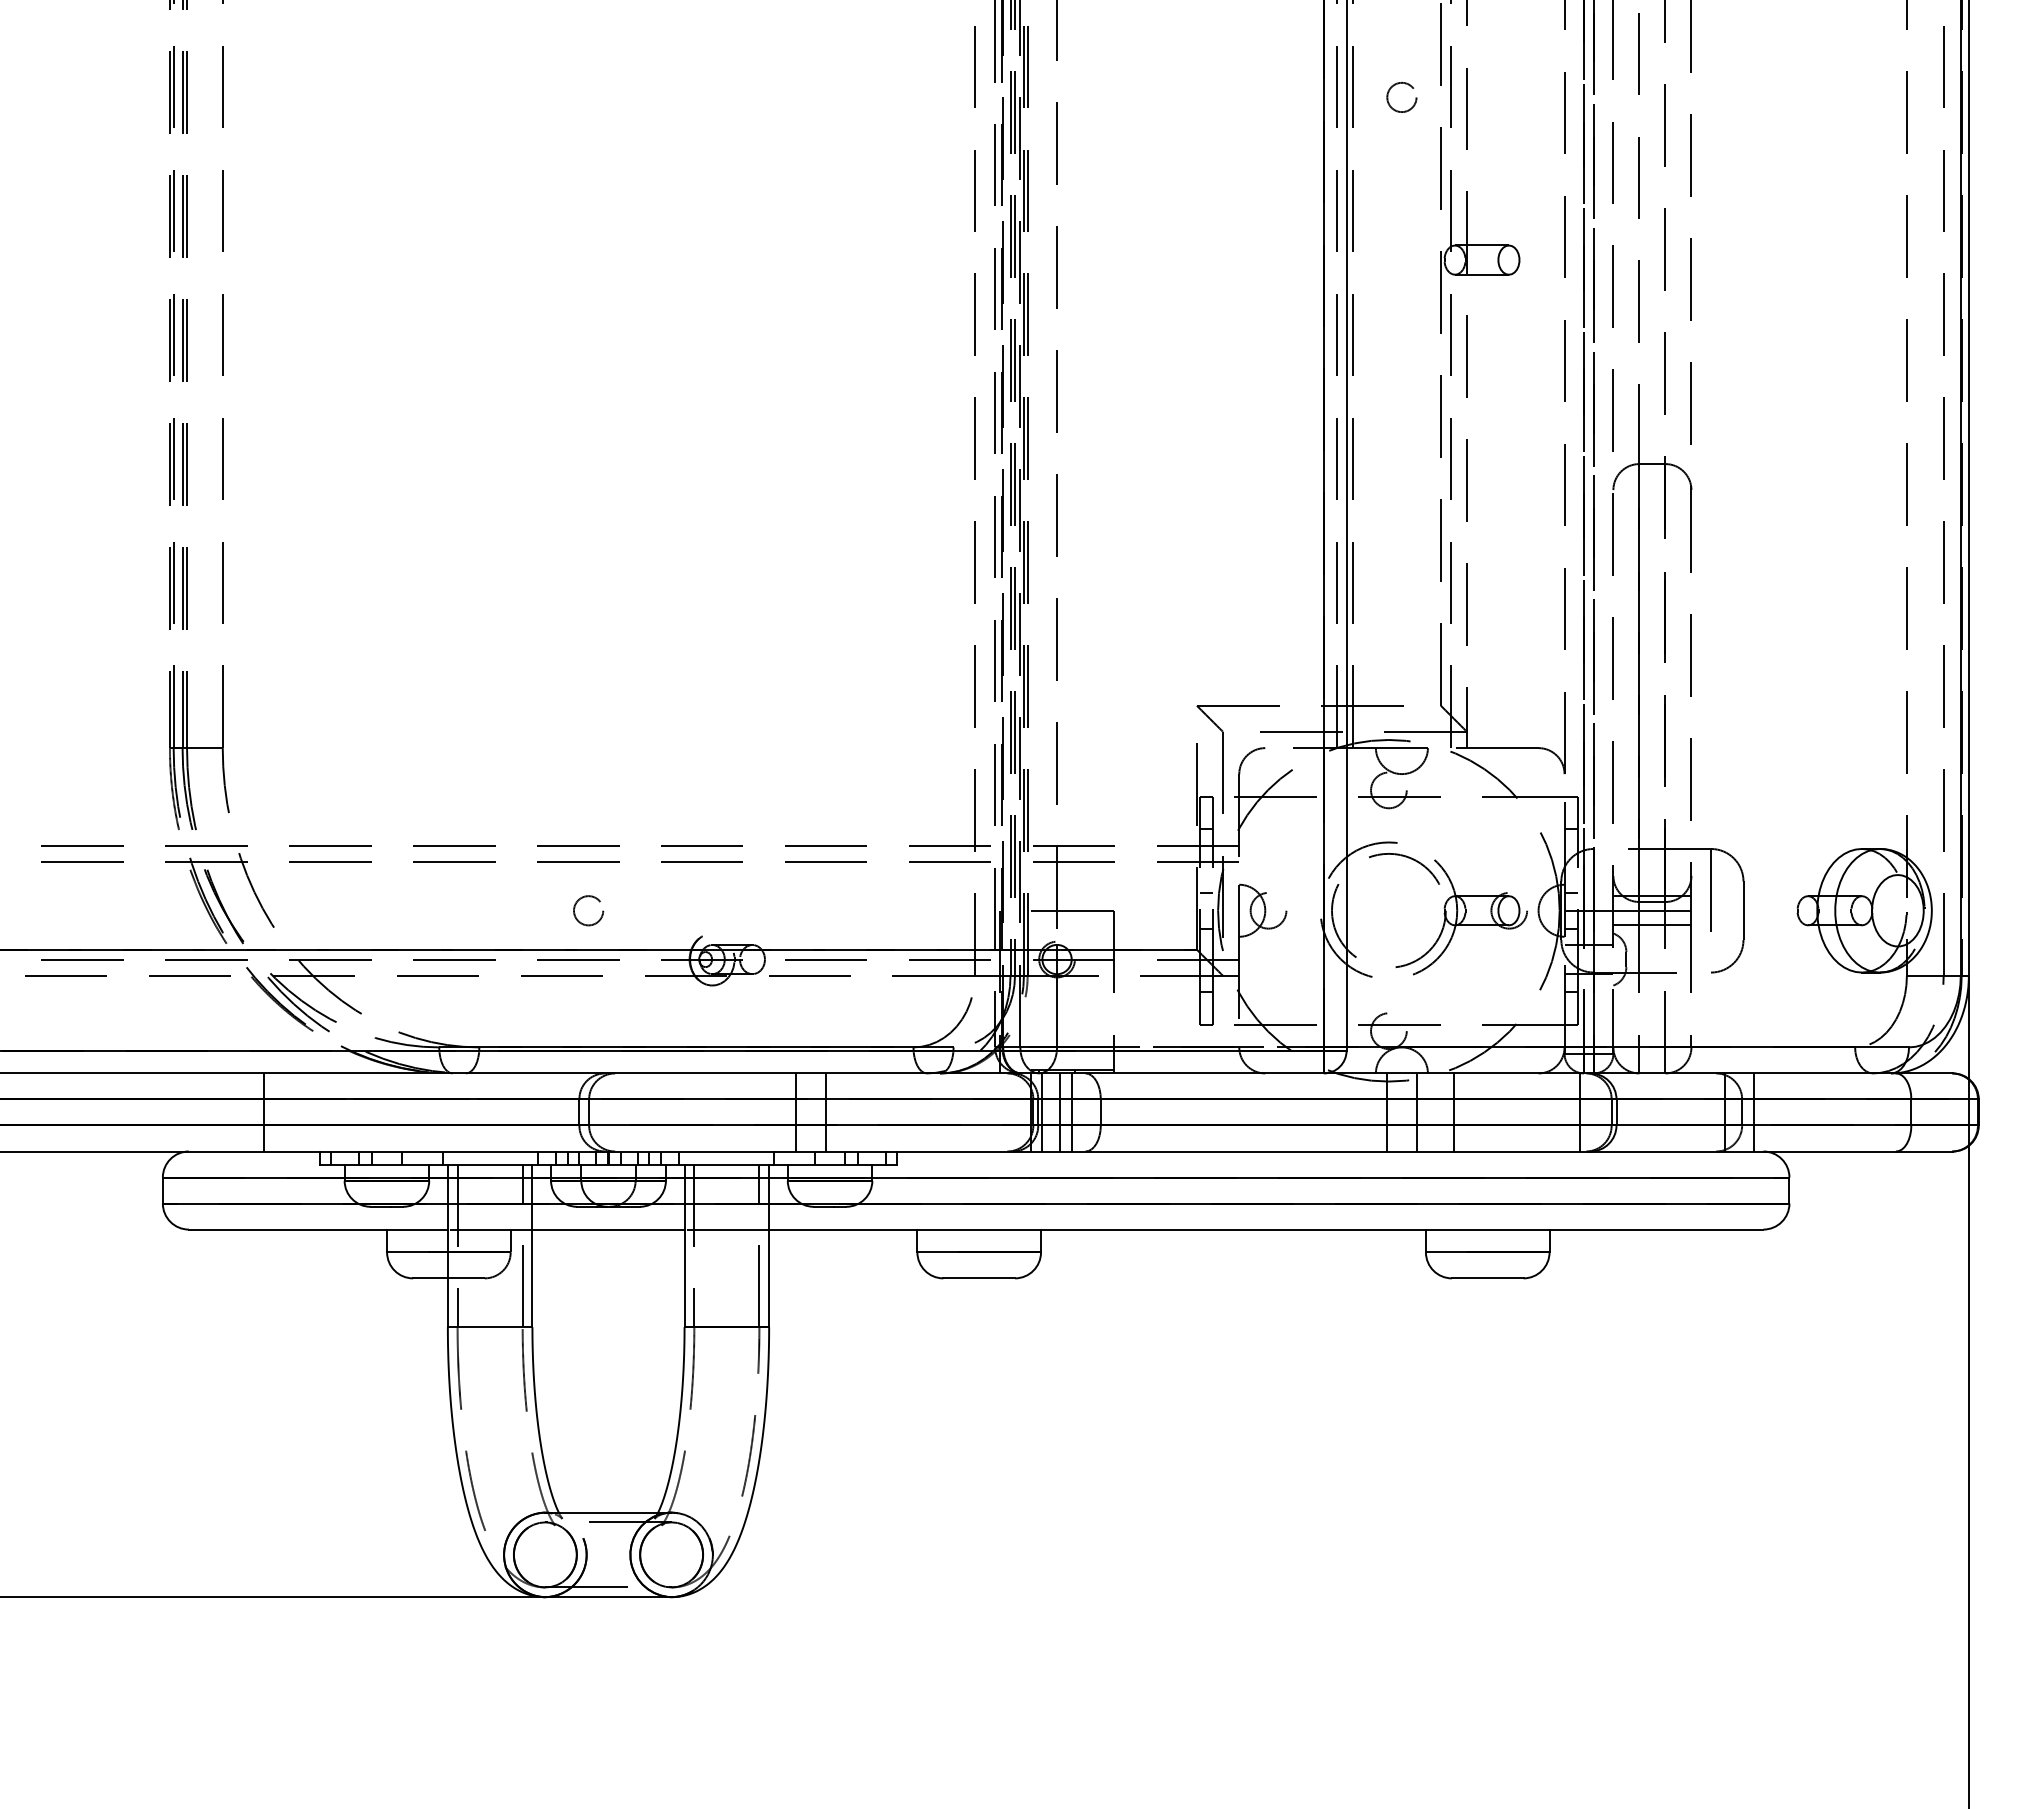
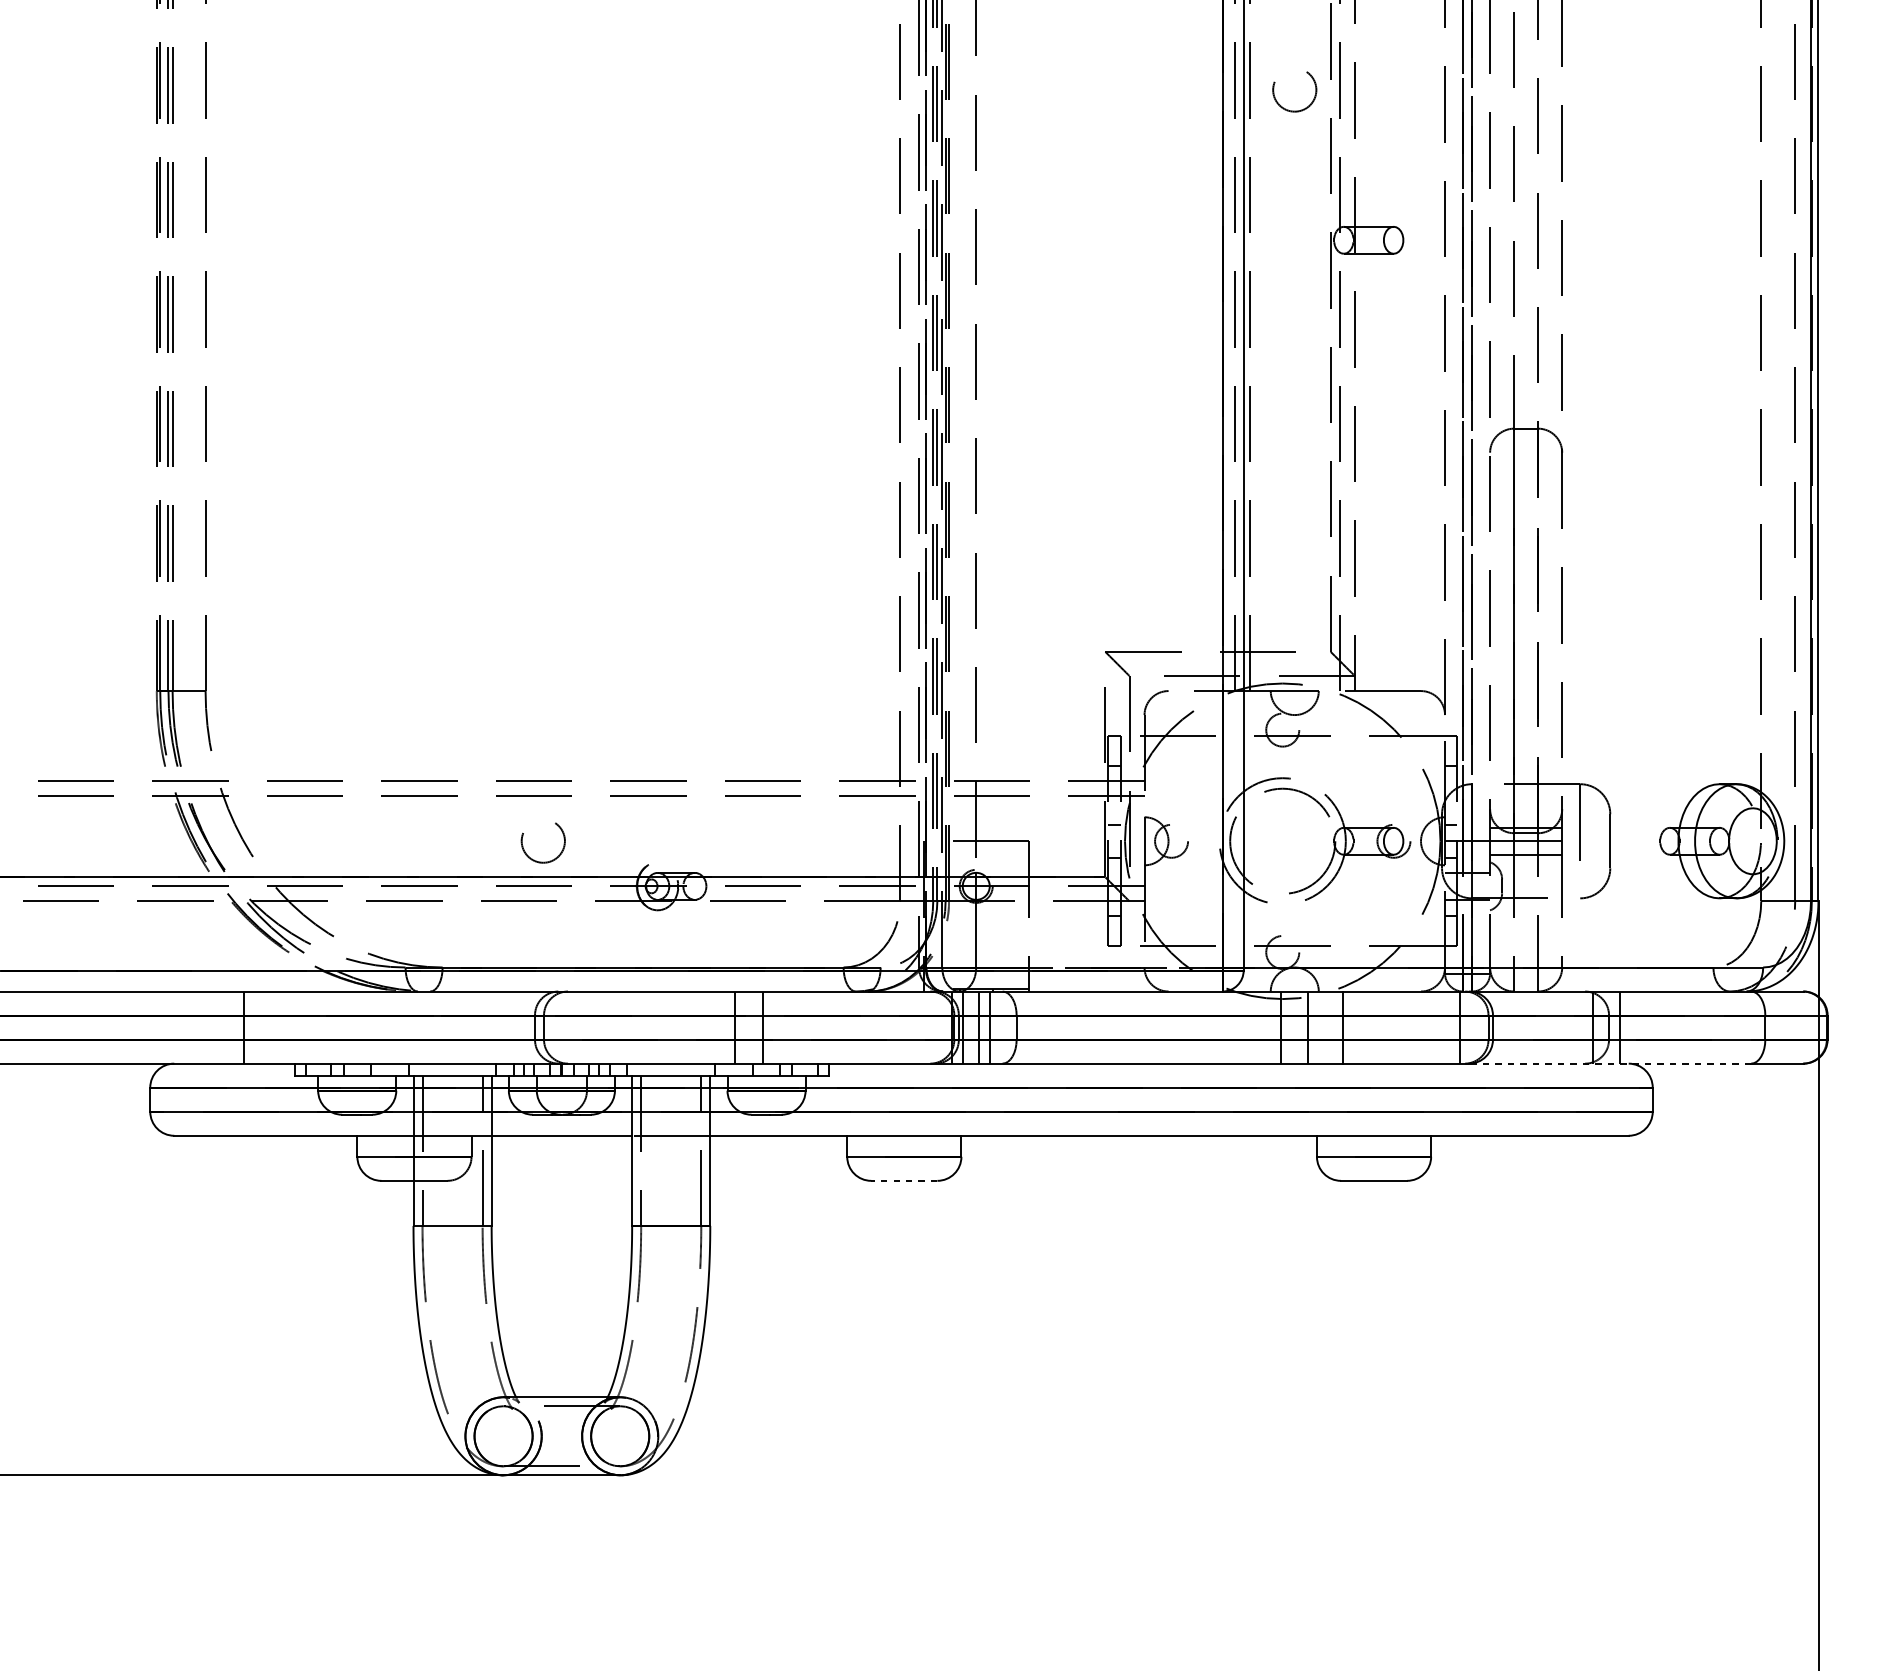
circle: (1401, 97) -> (1294, 90), size x1.6
circle: (588, 910) -> (543, 841), size x1.6
line: (1743, 1151) -> (1610, 1063), solid -> dashed
line: (979, 1278) -> (904, 1180), solid -> dashed

